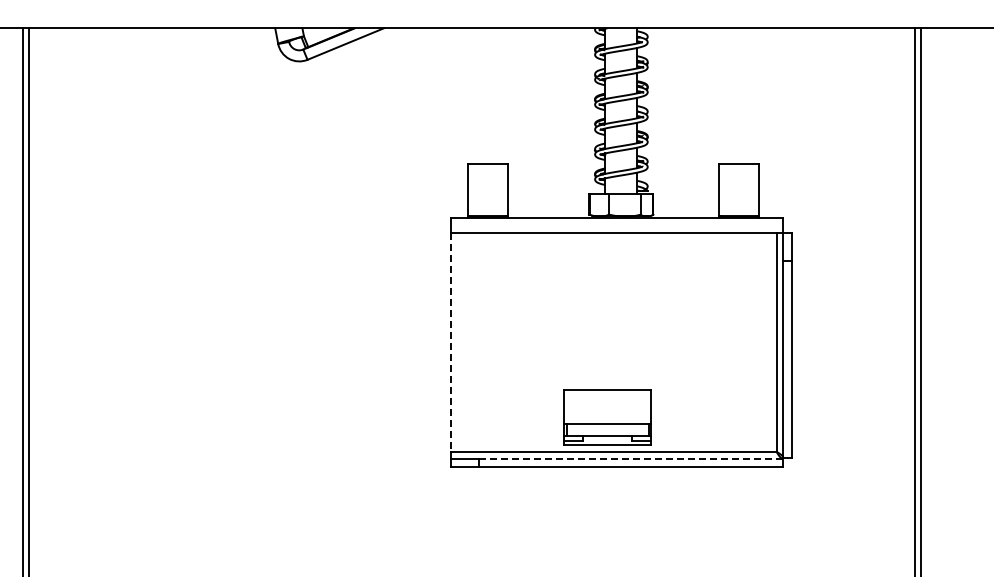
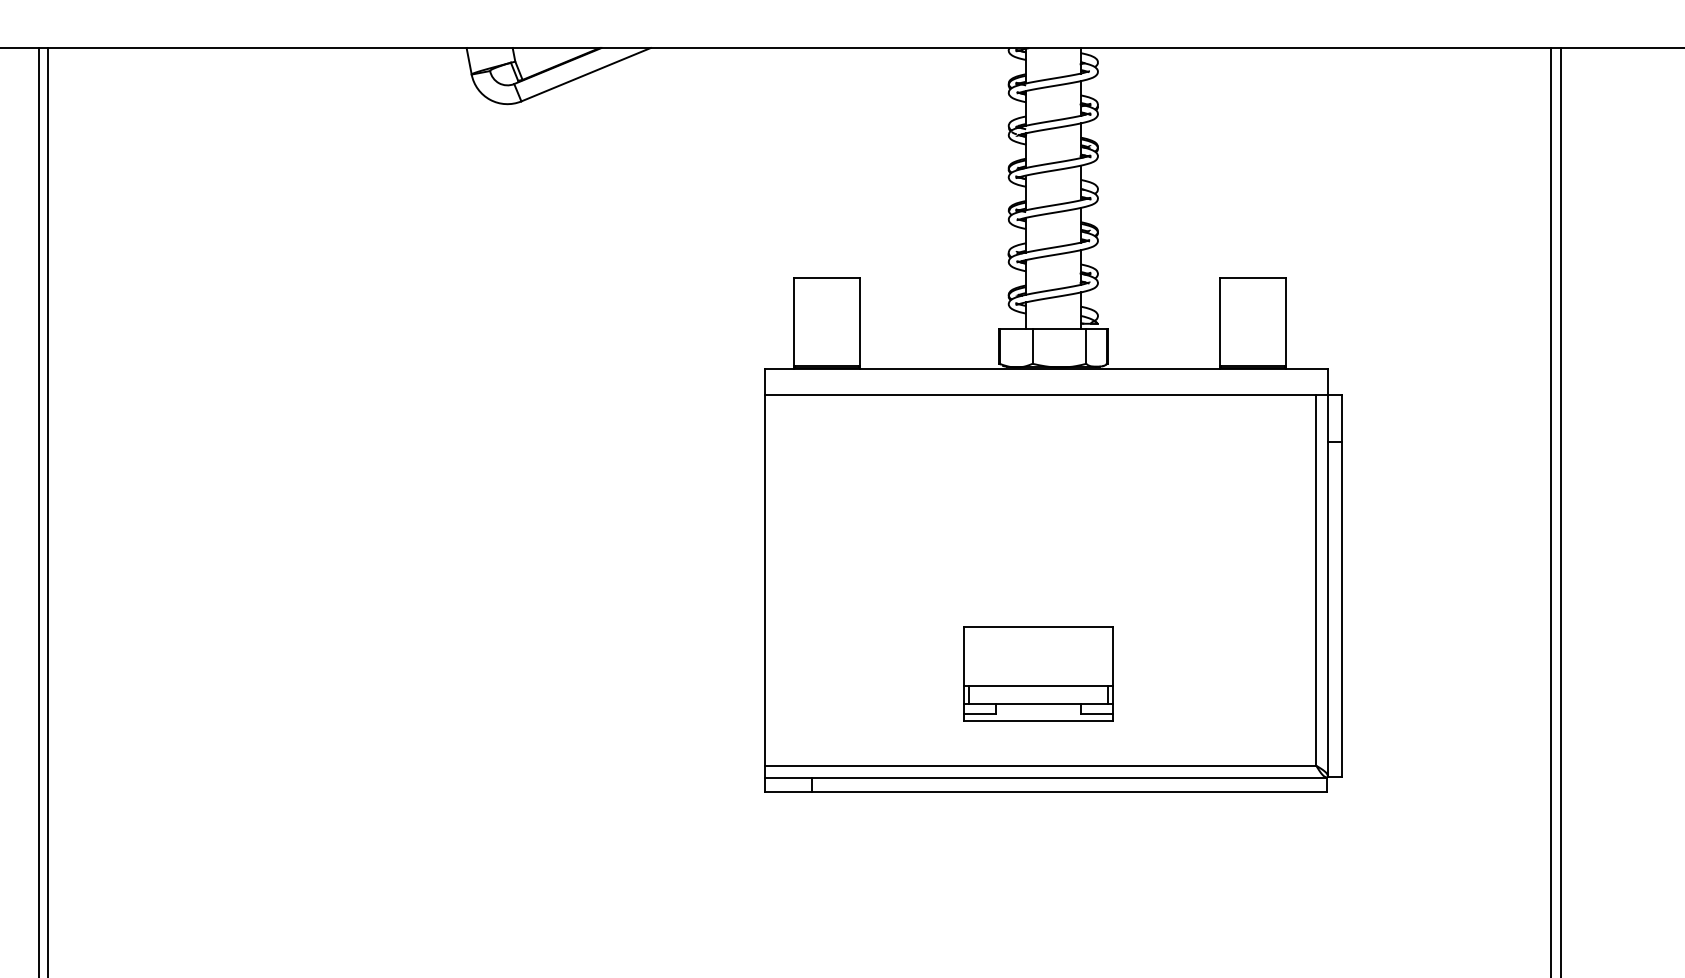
line: (451, 342) -> (765, 580), dashed -> solid
part: (607, 417) -> (1038, 673), moved
line: (630, 458) -> (1068, 777), dashed -> solid

